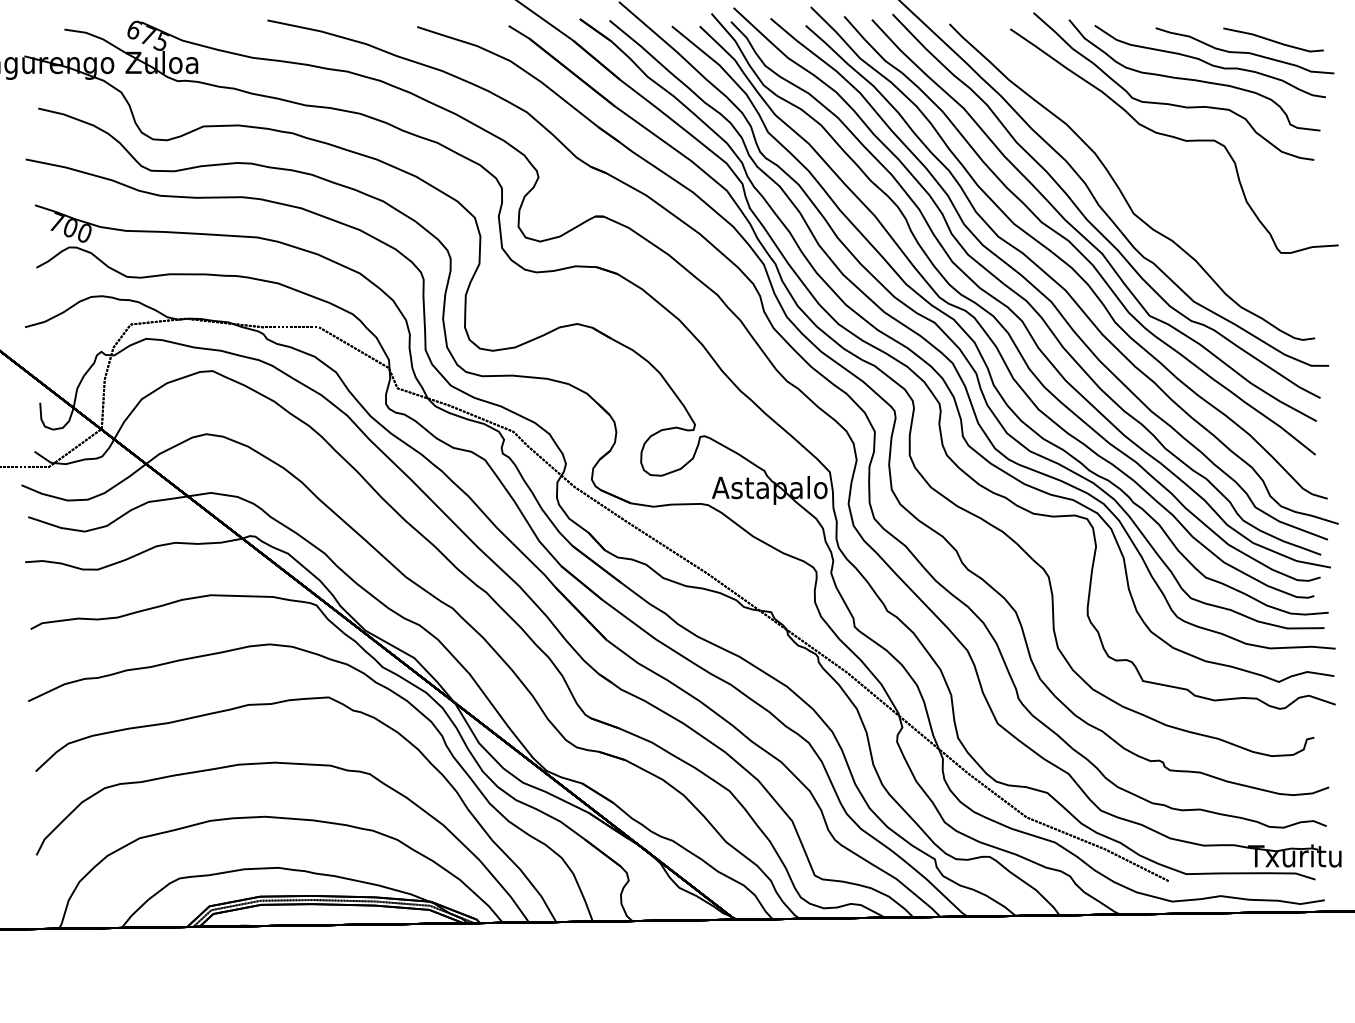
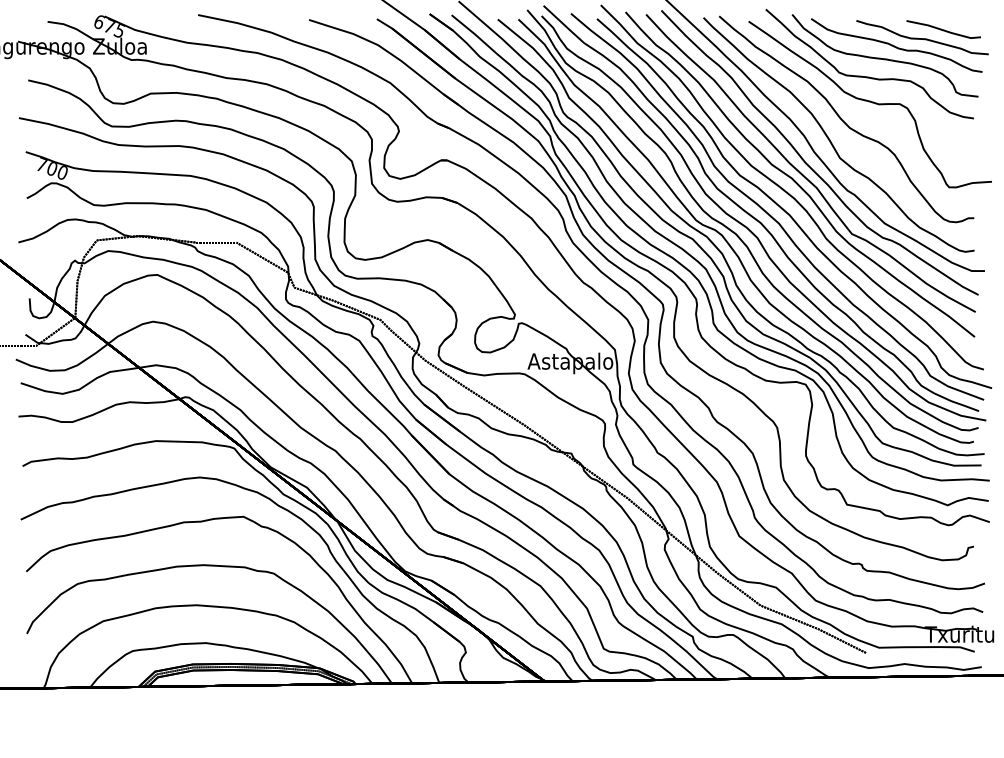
curve: (1139, 164) -> (844, 121), added

